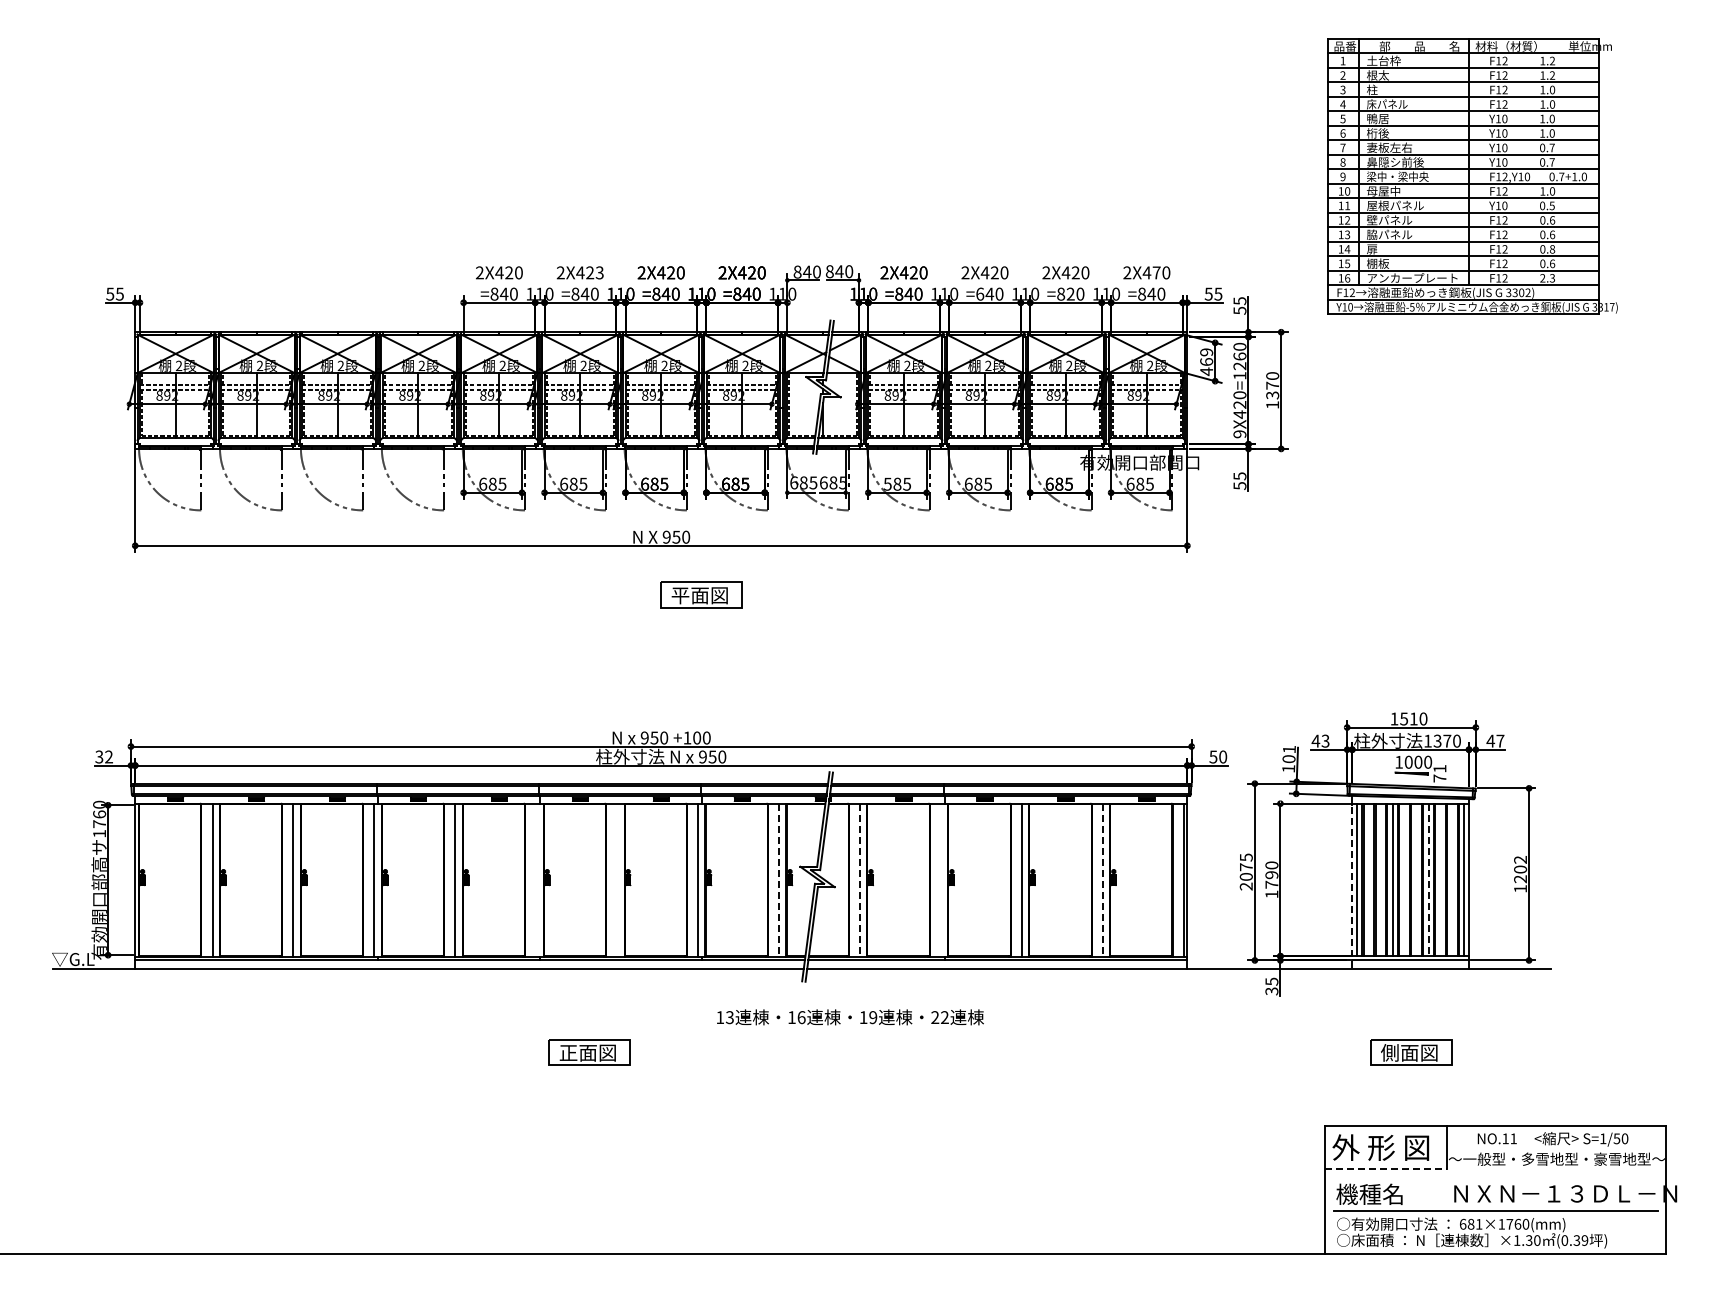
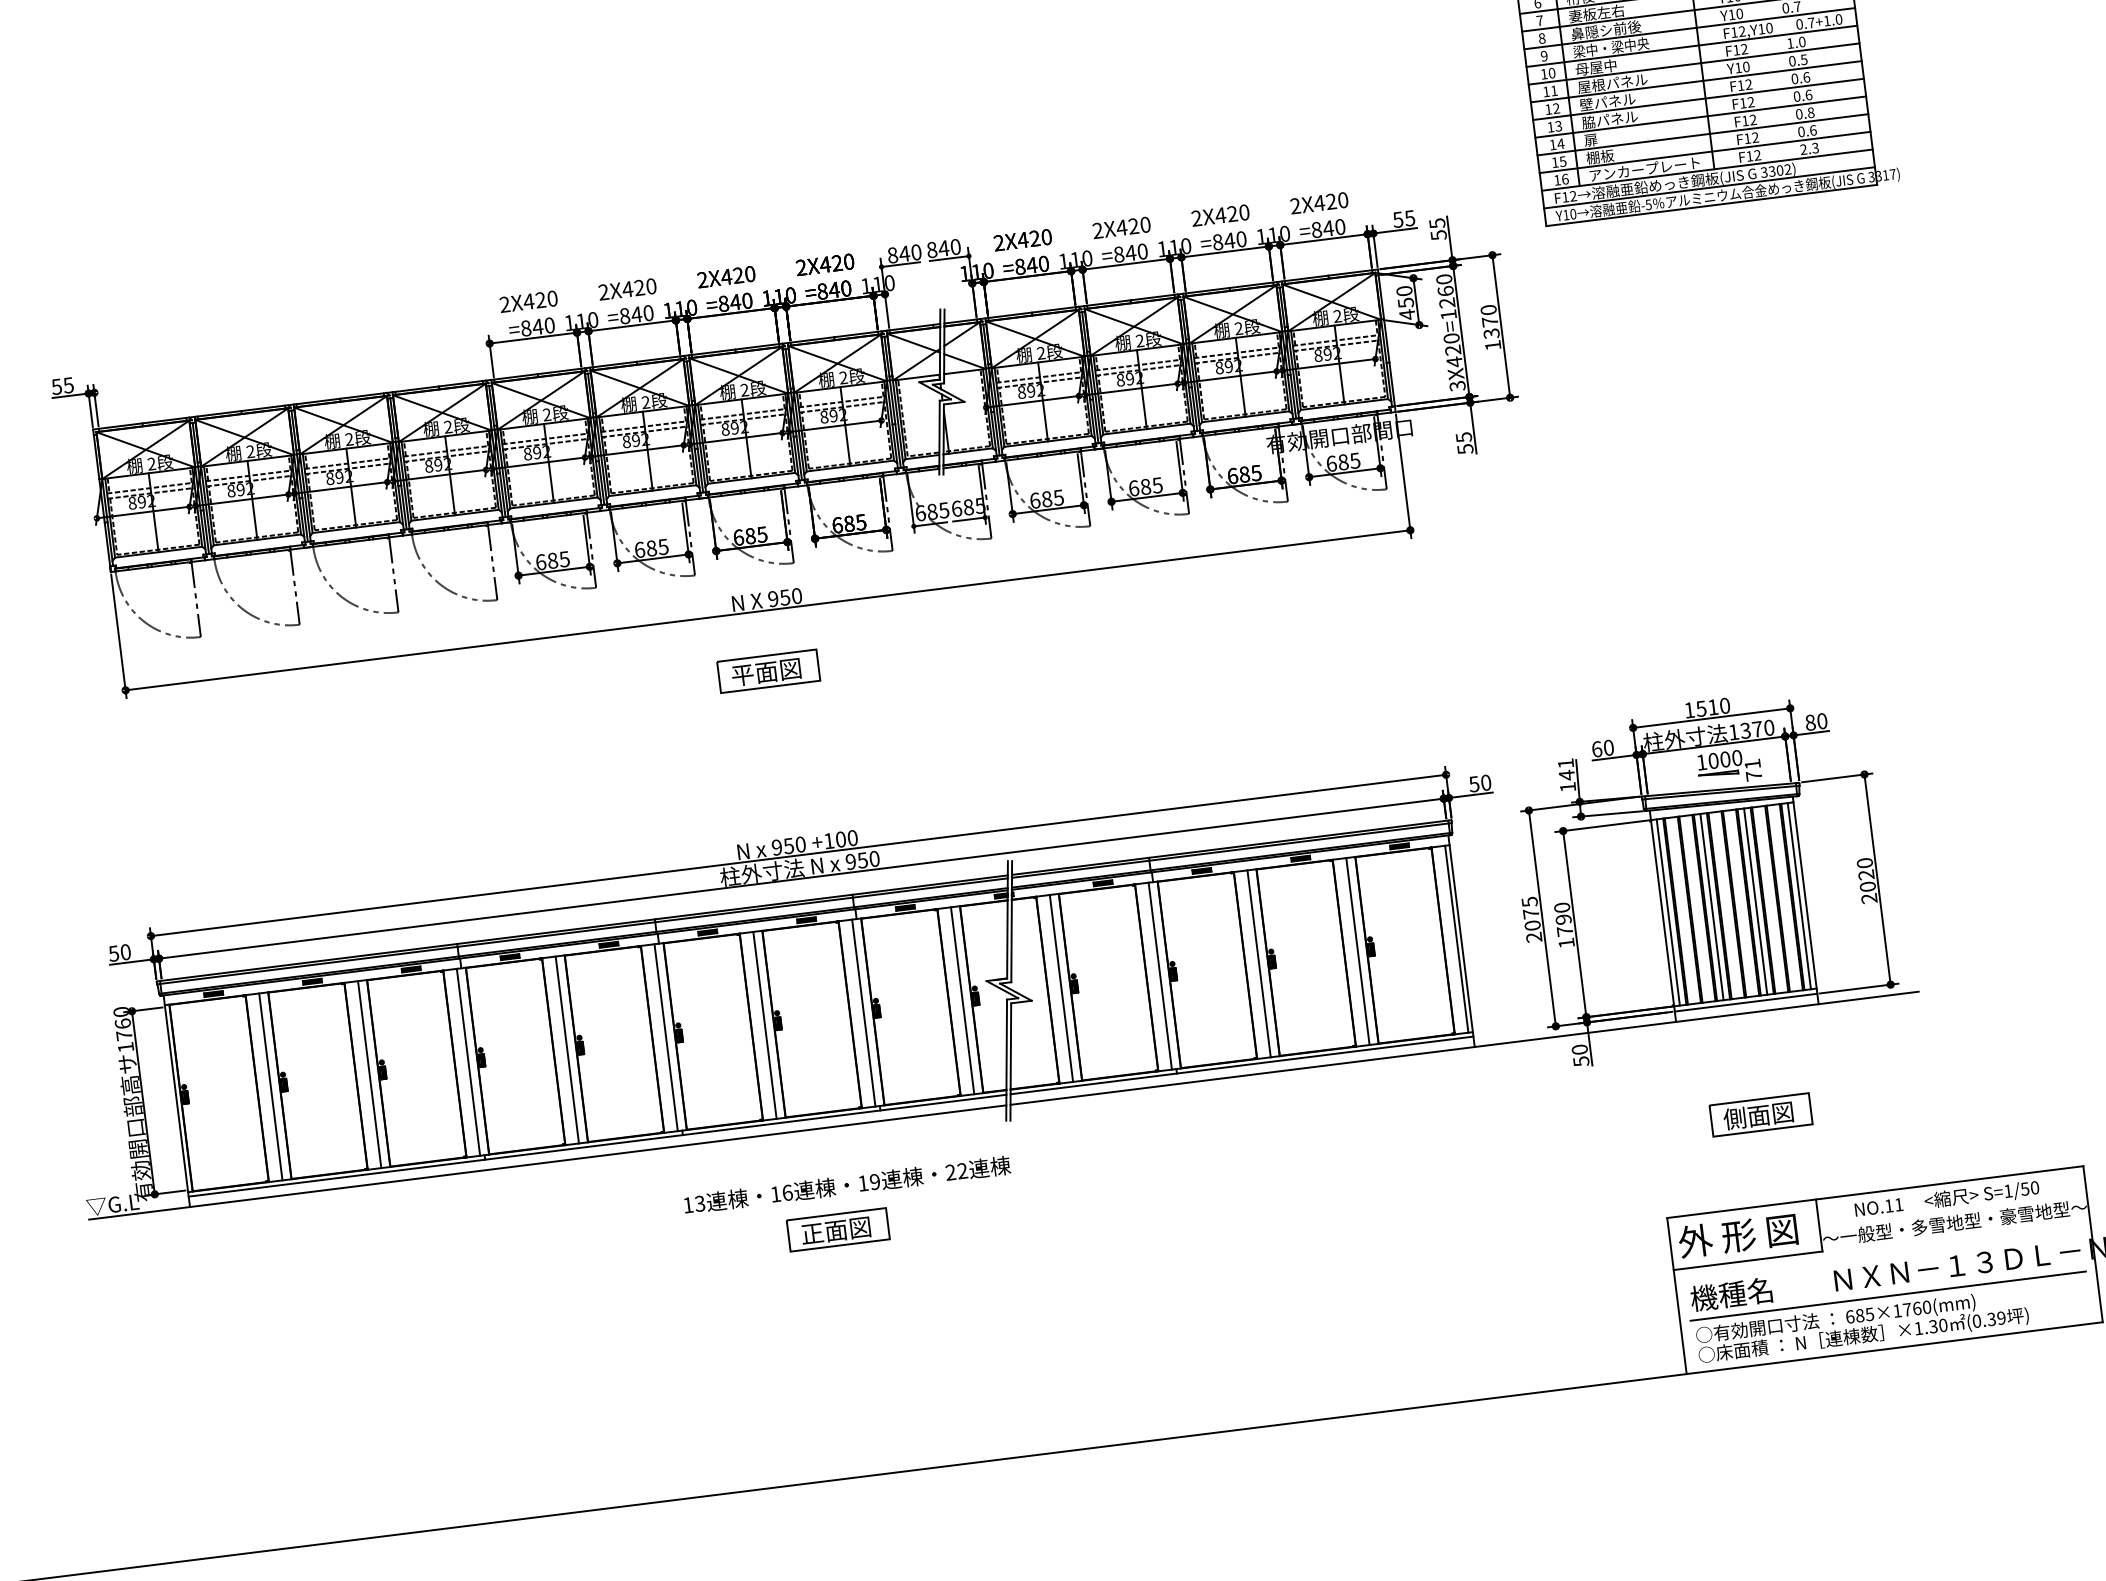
text: (599, 272) -> (650, 285), 2X423 -> 2X420
text: (1156, 272) -> (1331, 201), 2X470 -> 2X420
text: (980, 293) -> (1119, 253), =640 -> =840
text: (1070, 293) -> (1229, 240), =820 -> =840
text: (1206, 357) -> (1405, 297), 469 -> 450
text: (1239, 434) -> (1457, 386), 9X420=1260 -> 3X420=1260
text: (887, 483) -> (1034, 499), 585 -> 685
part: (701, 594) -> (768, 670), moved
text: (1320, 740) -> (1602, 747), 43 -> 60
text: (1495, 740) -> (1816, 721), 47 -> 80
text: (104, 756) -> (120, 952), 32 -> 50
text: (1288, 759) -> (1566, 775), 101 -> 141
text: (1520, 874) -> (1867, 881), 1202 -> 2020
line: (536, 879) -> (666, 1036), added
line: (617, 879) -> (765, 1024), added
line: (940, 879) -> (1159, 975), added
line: (779, 880) -> (963, 1001), dashed -> solid
line: (859, 880) -> (1060, 988), dashed -> solid
line: (1102, 880) -> (1357, 951), dashed -> solid
line: (1428, 880) -> (1755, 902), dashed -> solid
line: (1352, 882) -> (1663, 916), dashed -> solid
text: (1271, 985) -> (1579, 1054), 35 -> 50
text: (850, 1017) -> (847, 1185), moved
part: (589, 1052) -> (837, 1229), moved
line: (1386, 1168) -> (1748, 1260), dashed -> solid
text: (1478, 1224) -> (1869, 1314), 681×1760(mm) -> 685×1760(mm)

